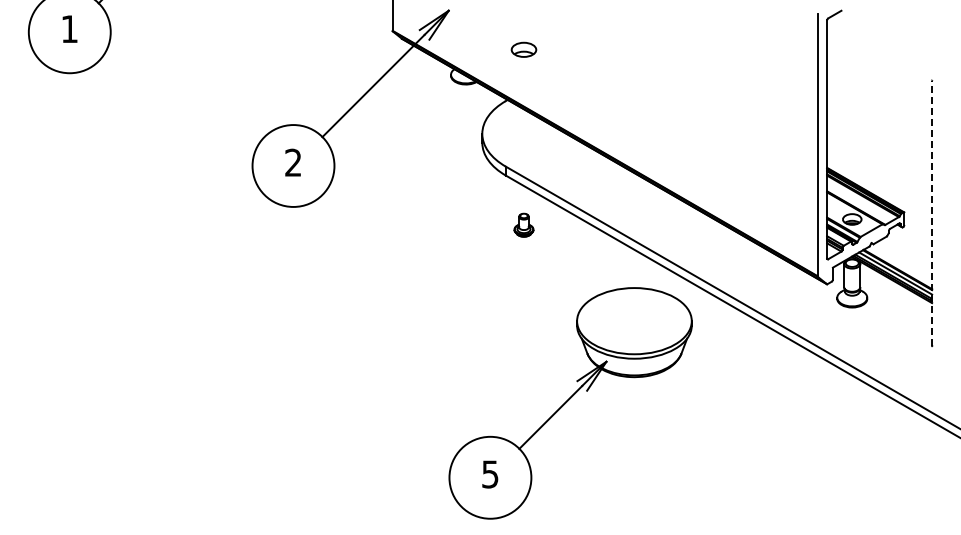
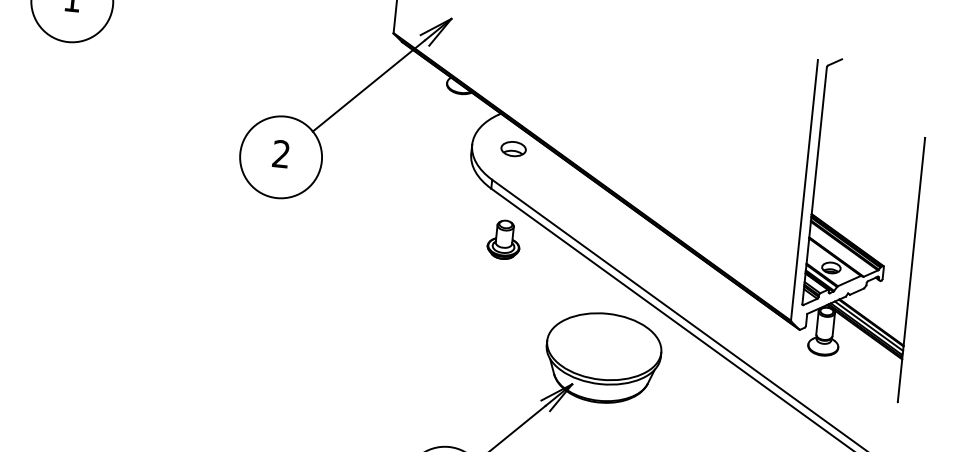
part: (523, 49) -> (513, 148), moved
line: (932, 212) -> (911, 269), dashed -> solid
part: (523, 225) -> (503, 240), size x1.67

